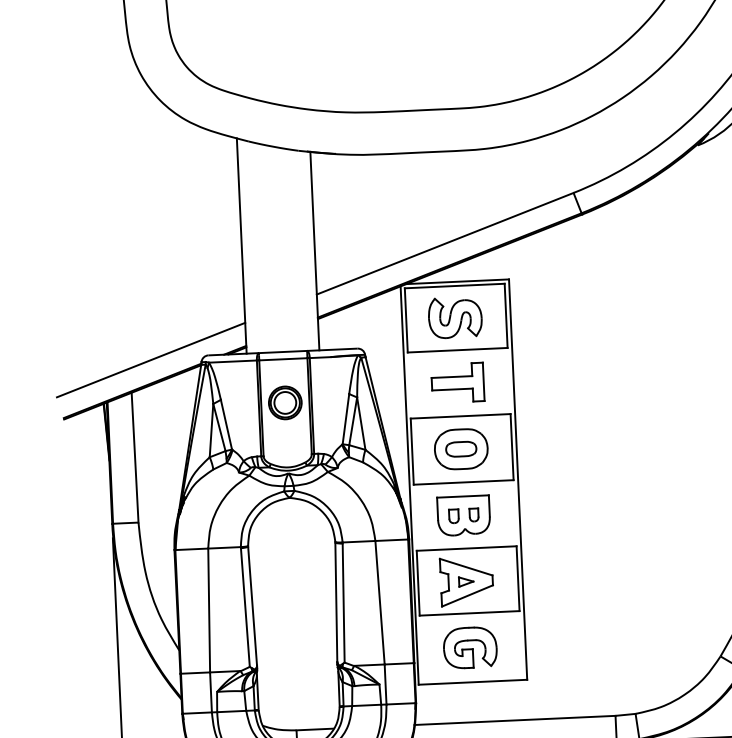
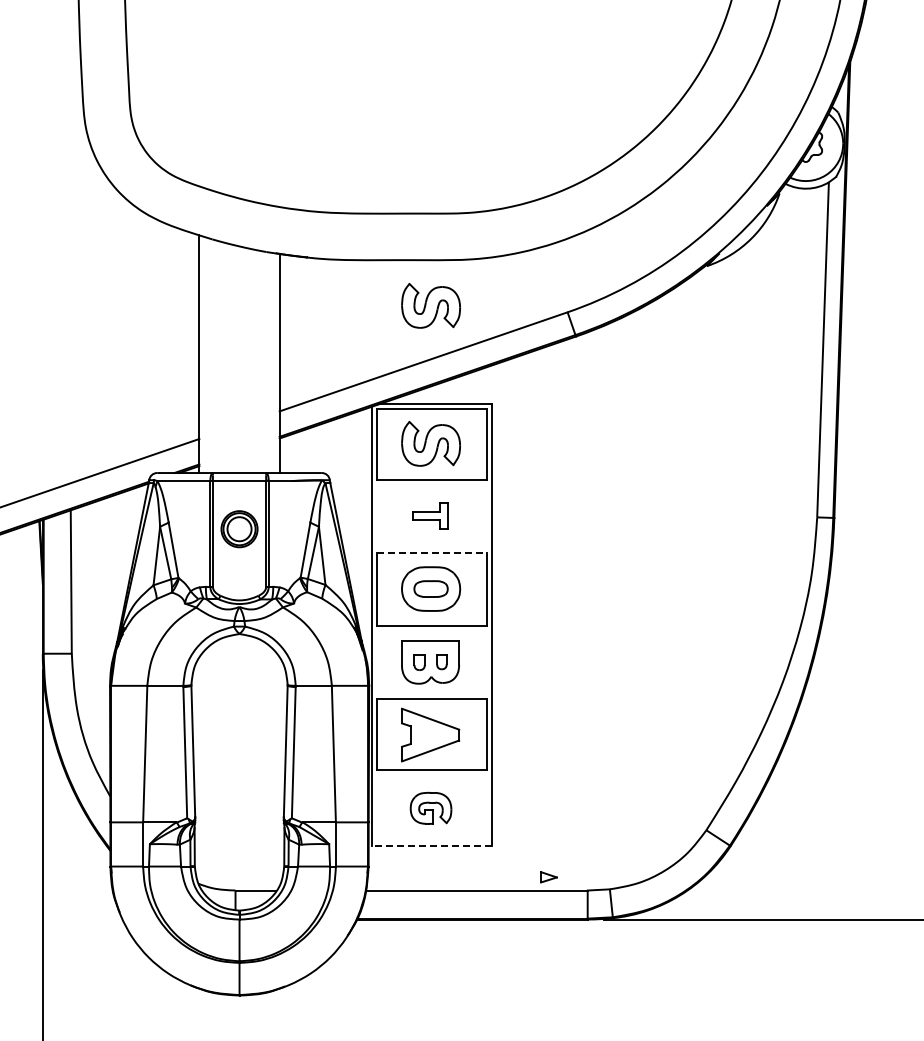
part: (449, 192) -> (430, 305), added
part: (457, 382) -> (430, 515), size x0.6
line: (461, 416) -> (432, 552), solid -> dashed
part: (465, 581) -> (548, 877), moved
part: (469, 648) -> (430, 808), size x0.7
line: (473, 682) -> (432, 846), solid -> dashed

